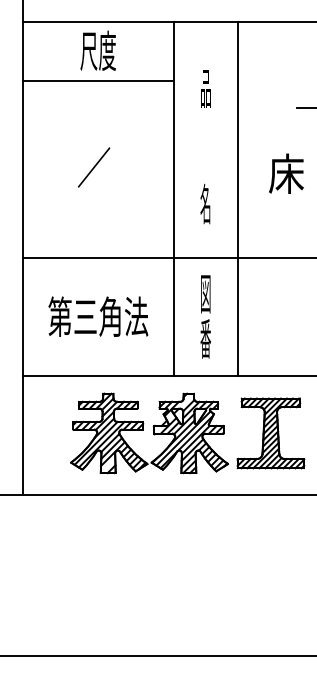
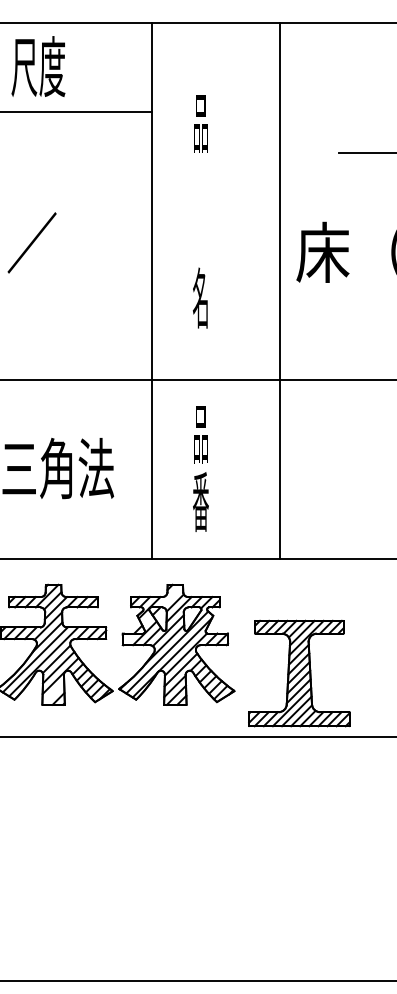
line: (237, 198) -> (279, 289), moved
text: (205, 294) -> (200, 434), 図 -> 品
part: (270, 433) -> (298, 673), moved

